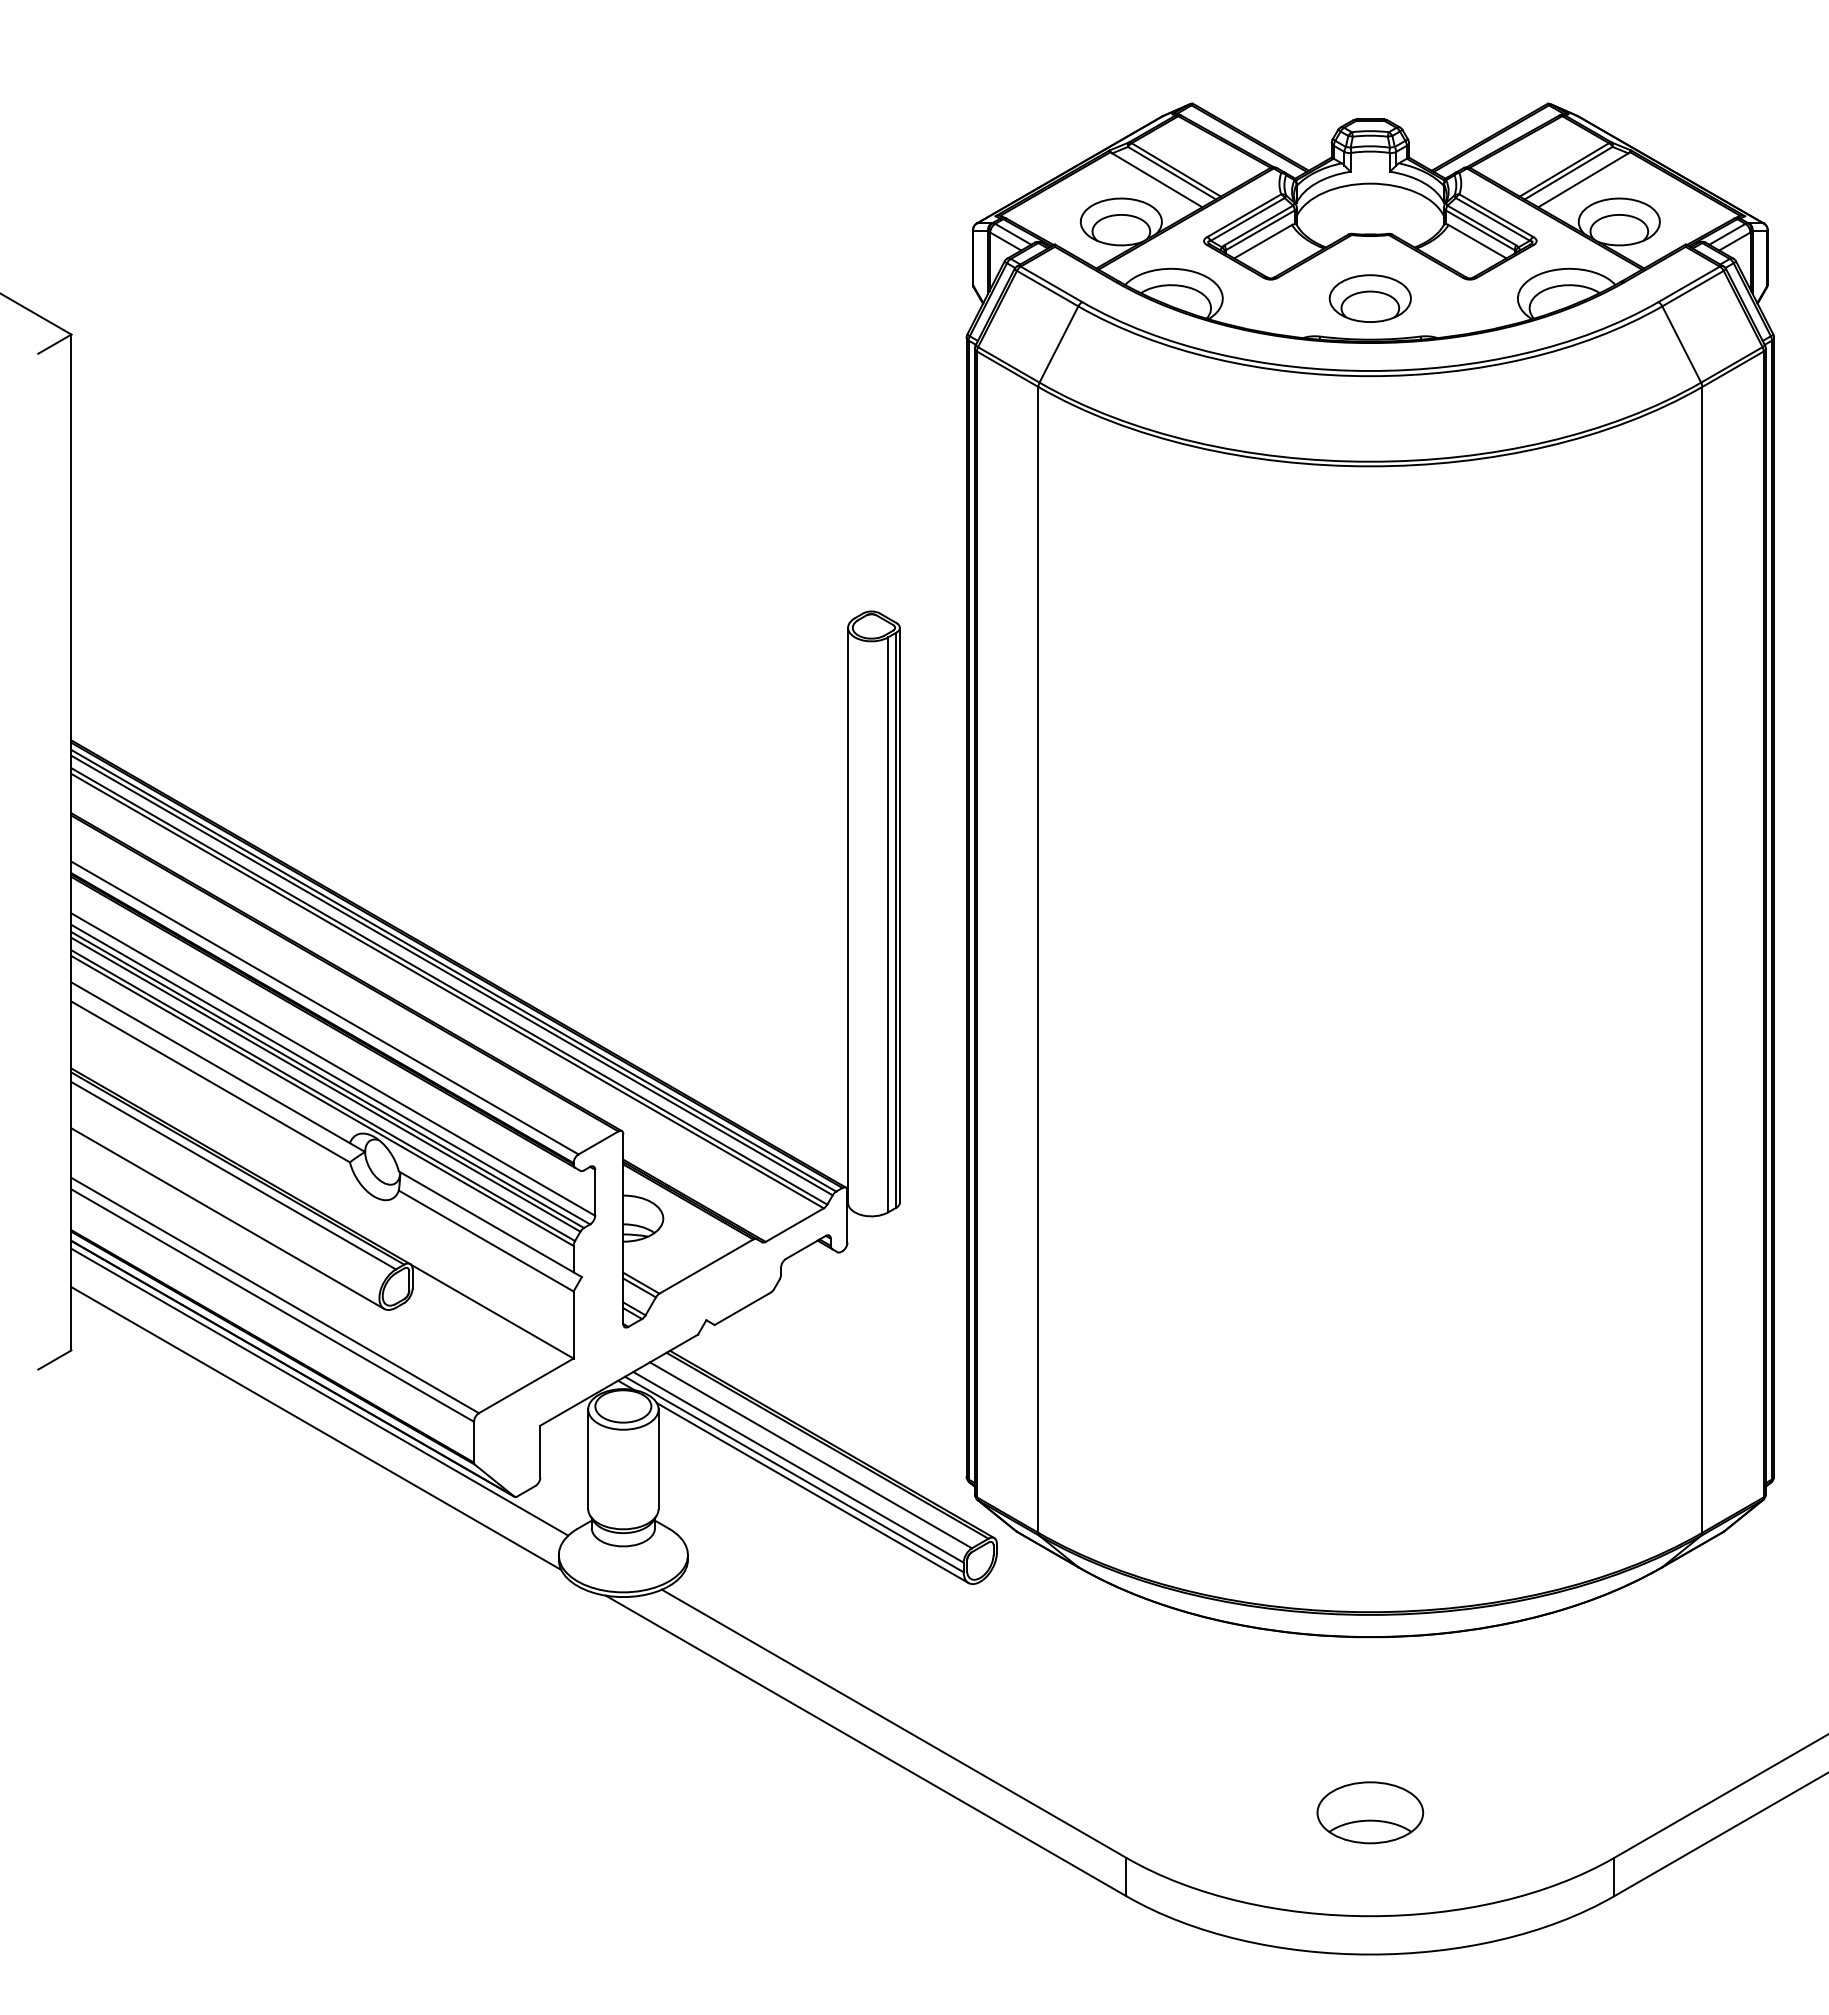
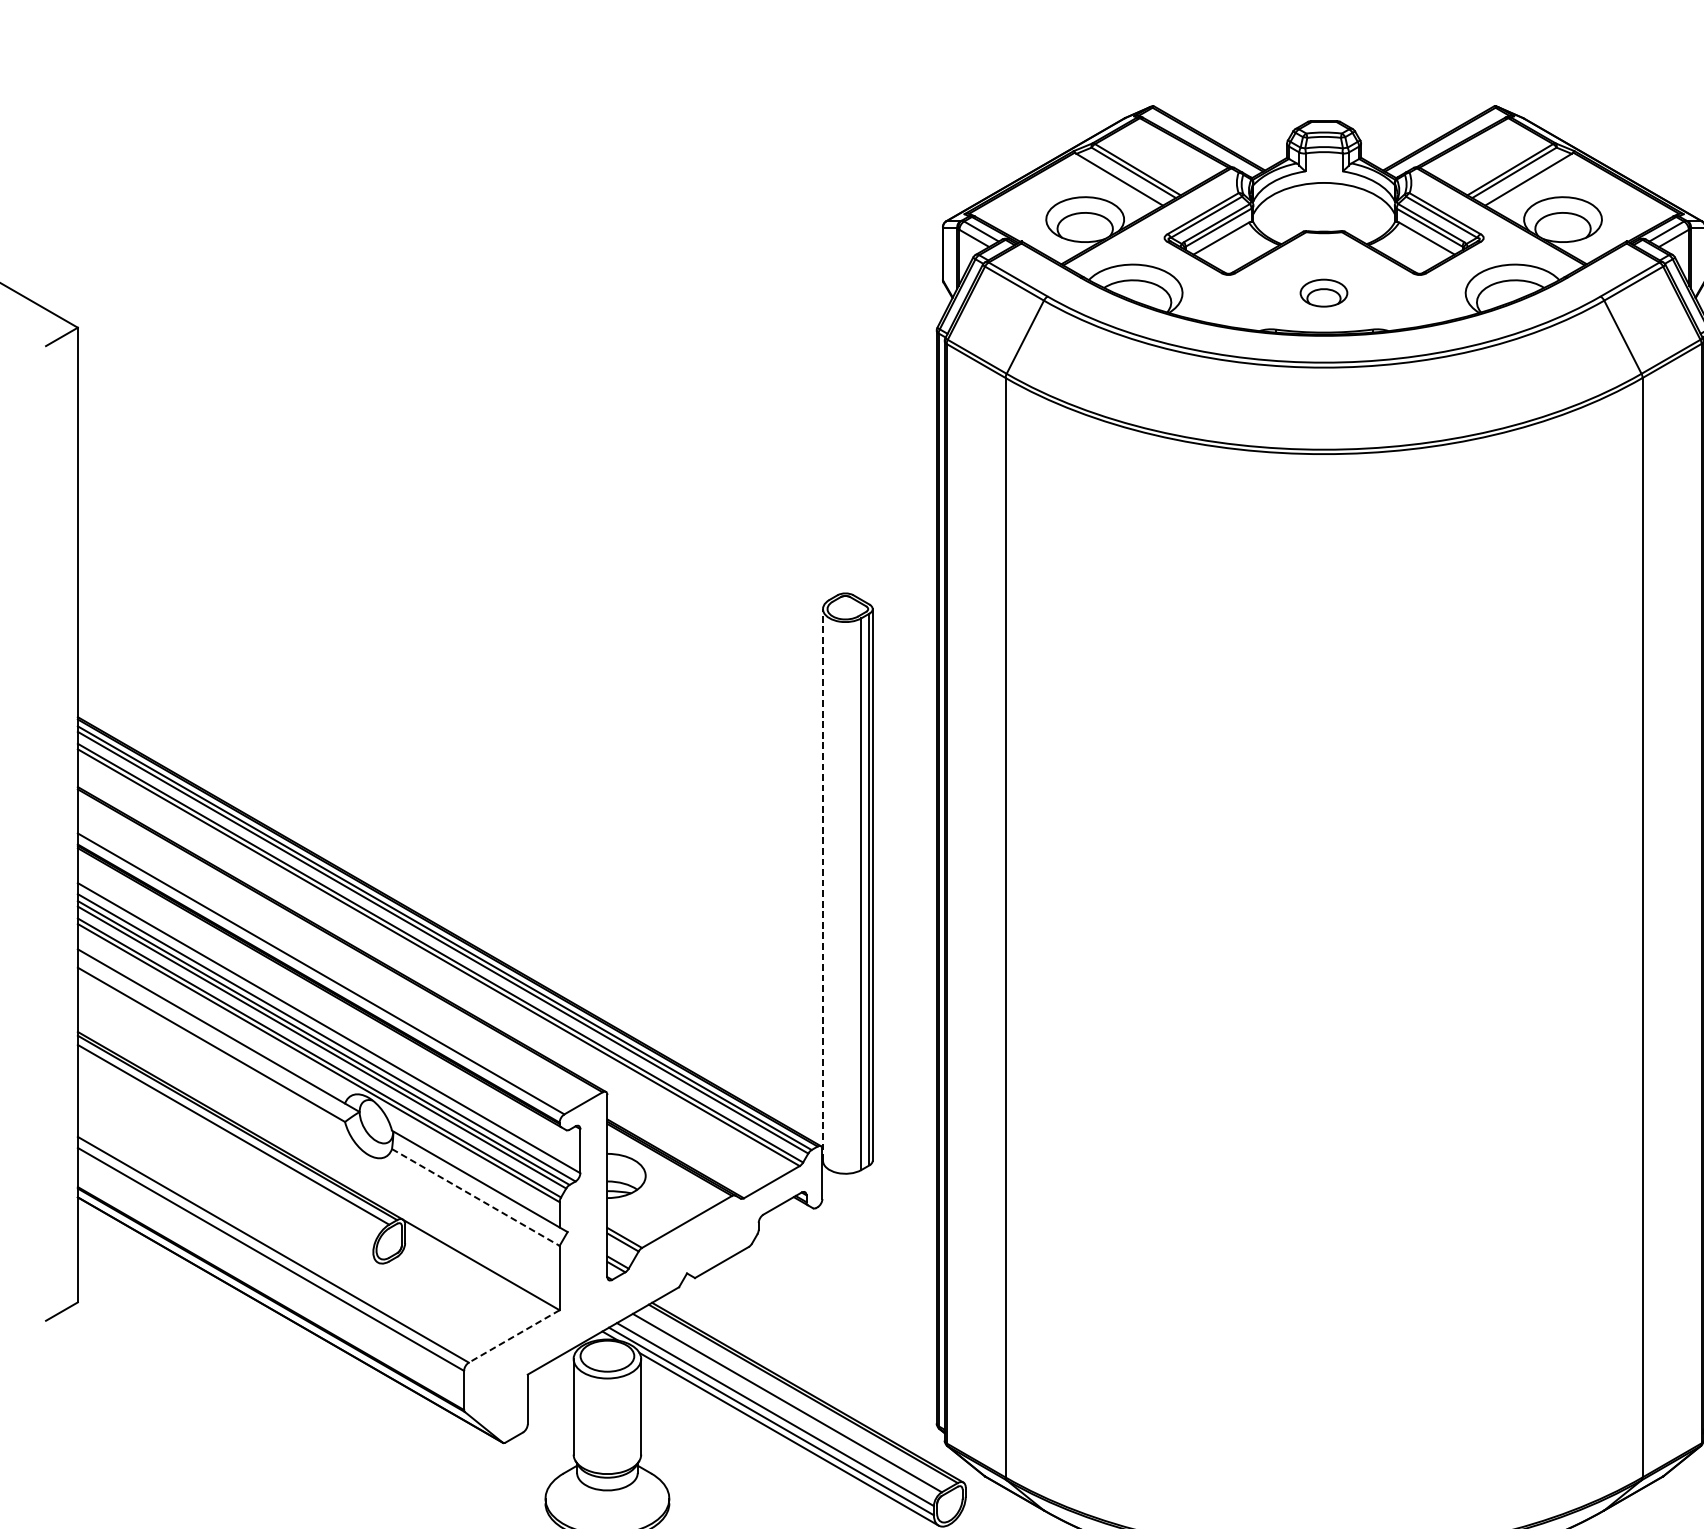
part: (1369, 298) -> (1323, 293), size x0.6
line: (848, 915) -> (823, 885), solid -> dashed
line: (227, 1218) -> (227, 1175), removed
line: (486, 1241) -> (476, 1197), solid -> dashed
line: (526, 1385) -> (514, 1336), solid -> dashed
line: (319, 1391) -> (315, 1341), removed
line: (316, 1428) -> (312, 1377), removed

